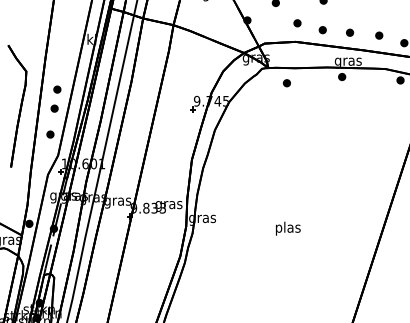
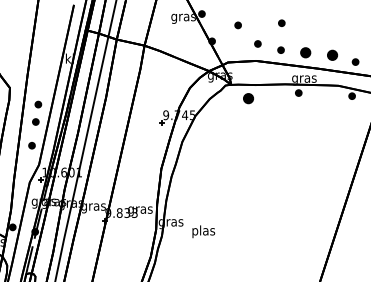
part: (350, 32) -> (306, 52), size x1.6
part: (379, 35) -> (332, 55), size x1.6
part: (286, 83) -> (247, 99), size x1.6
text: (288, 228) -> (203, 231), moved

